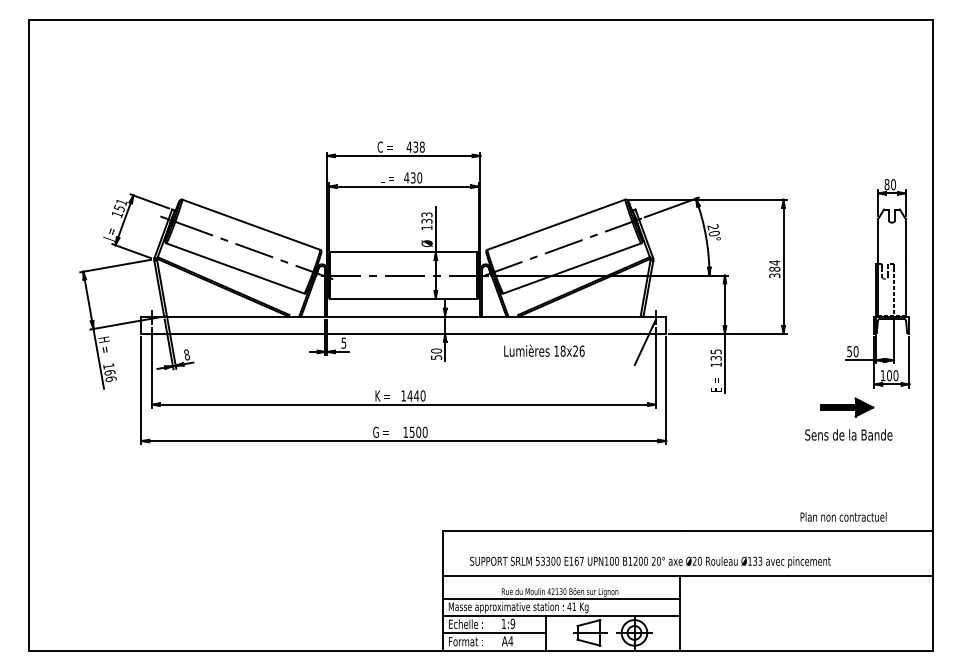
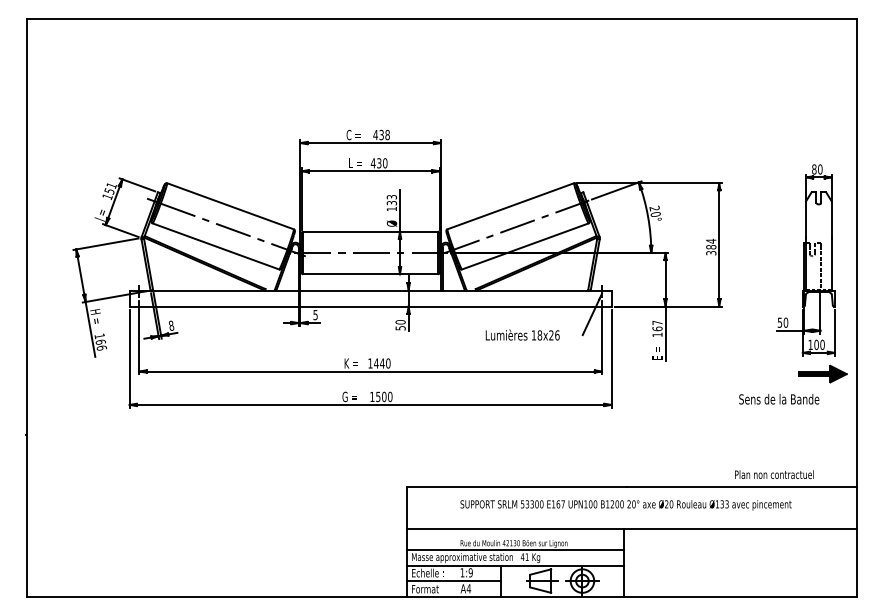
text: (544, 350) -> (522, 334), moved
text: (716, 354) -> (657, 325), 135 -> 167
part: (846, 406) -> (822, 373), moved
text: (649, 562) -> (625, 505), moved

